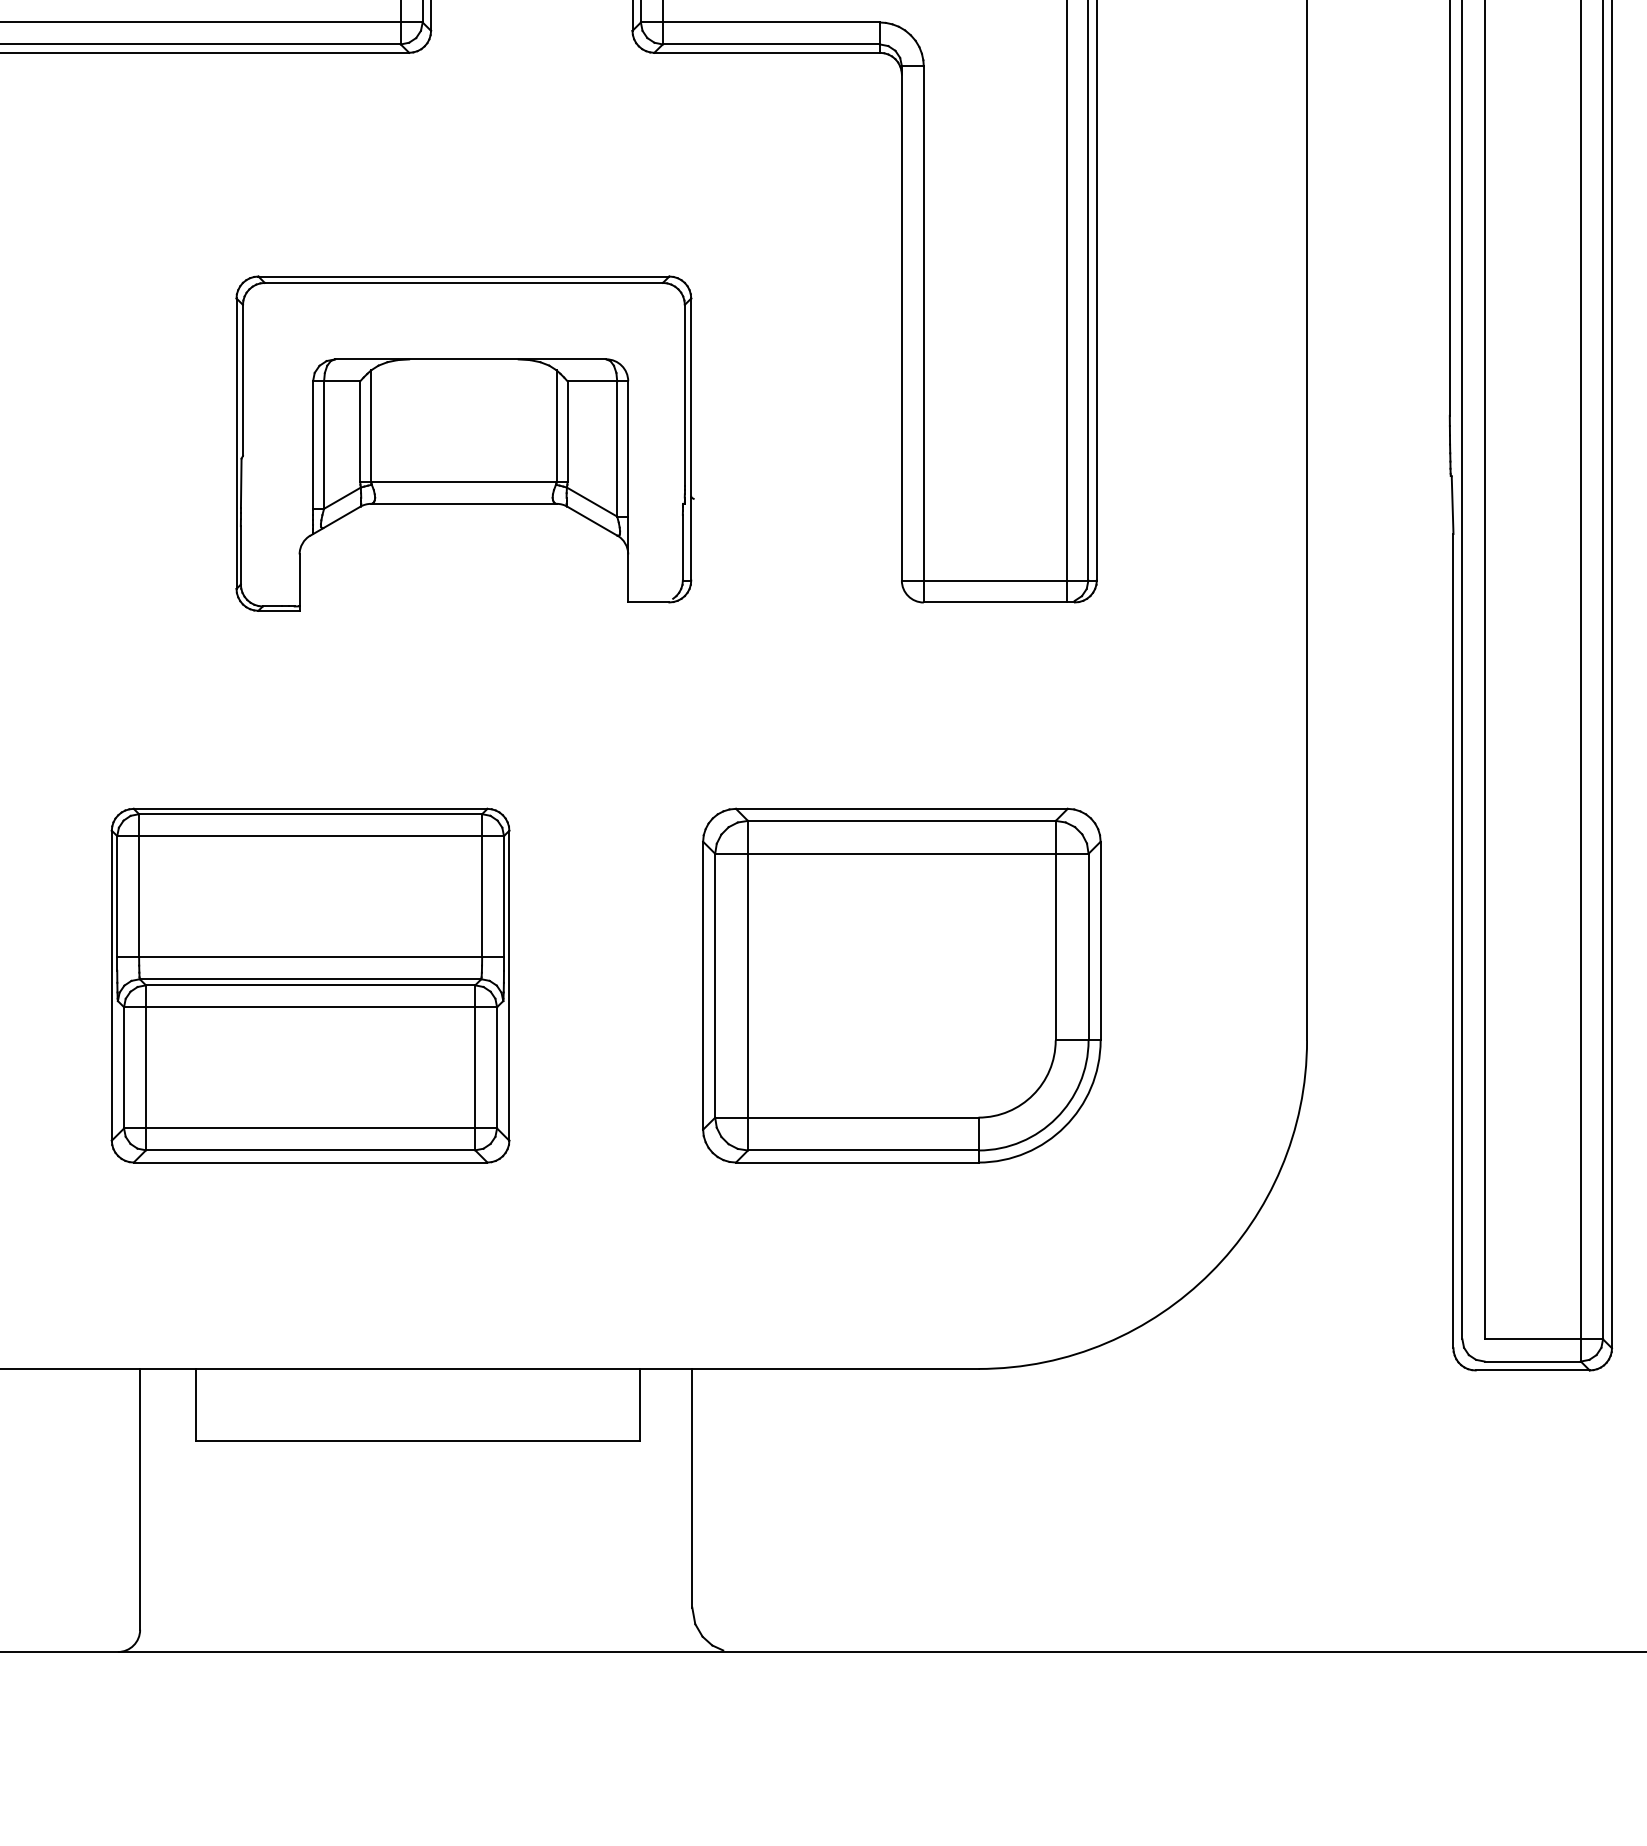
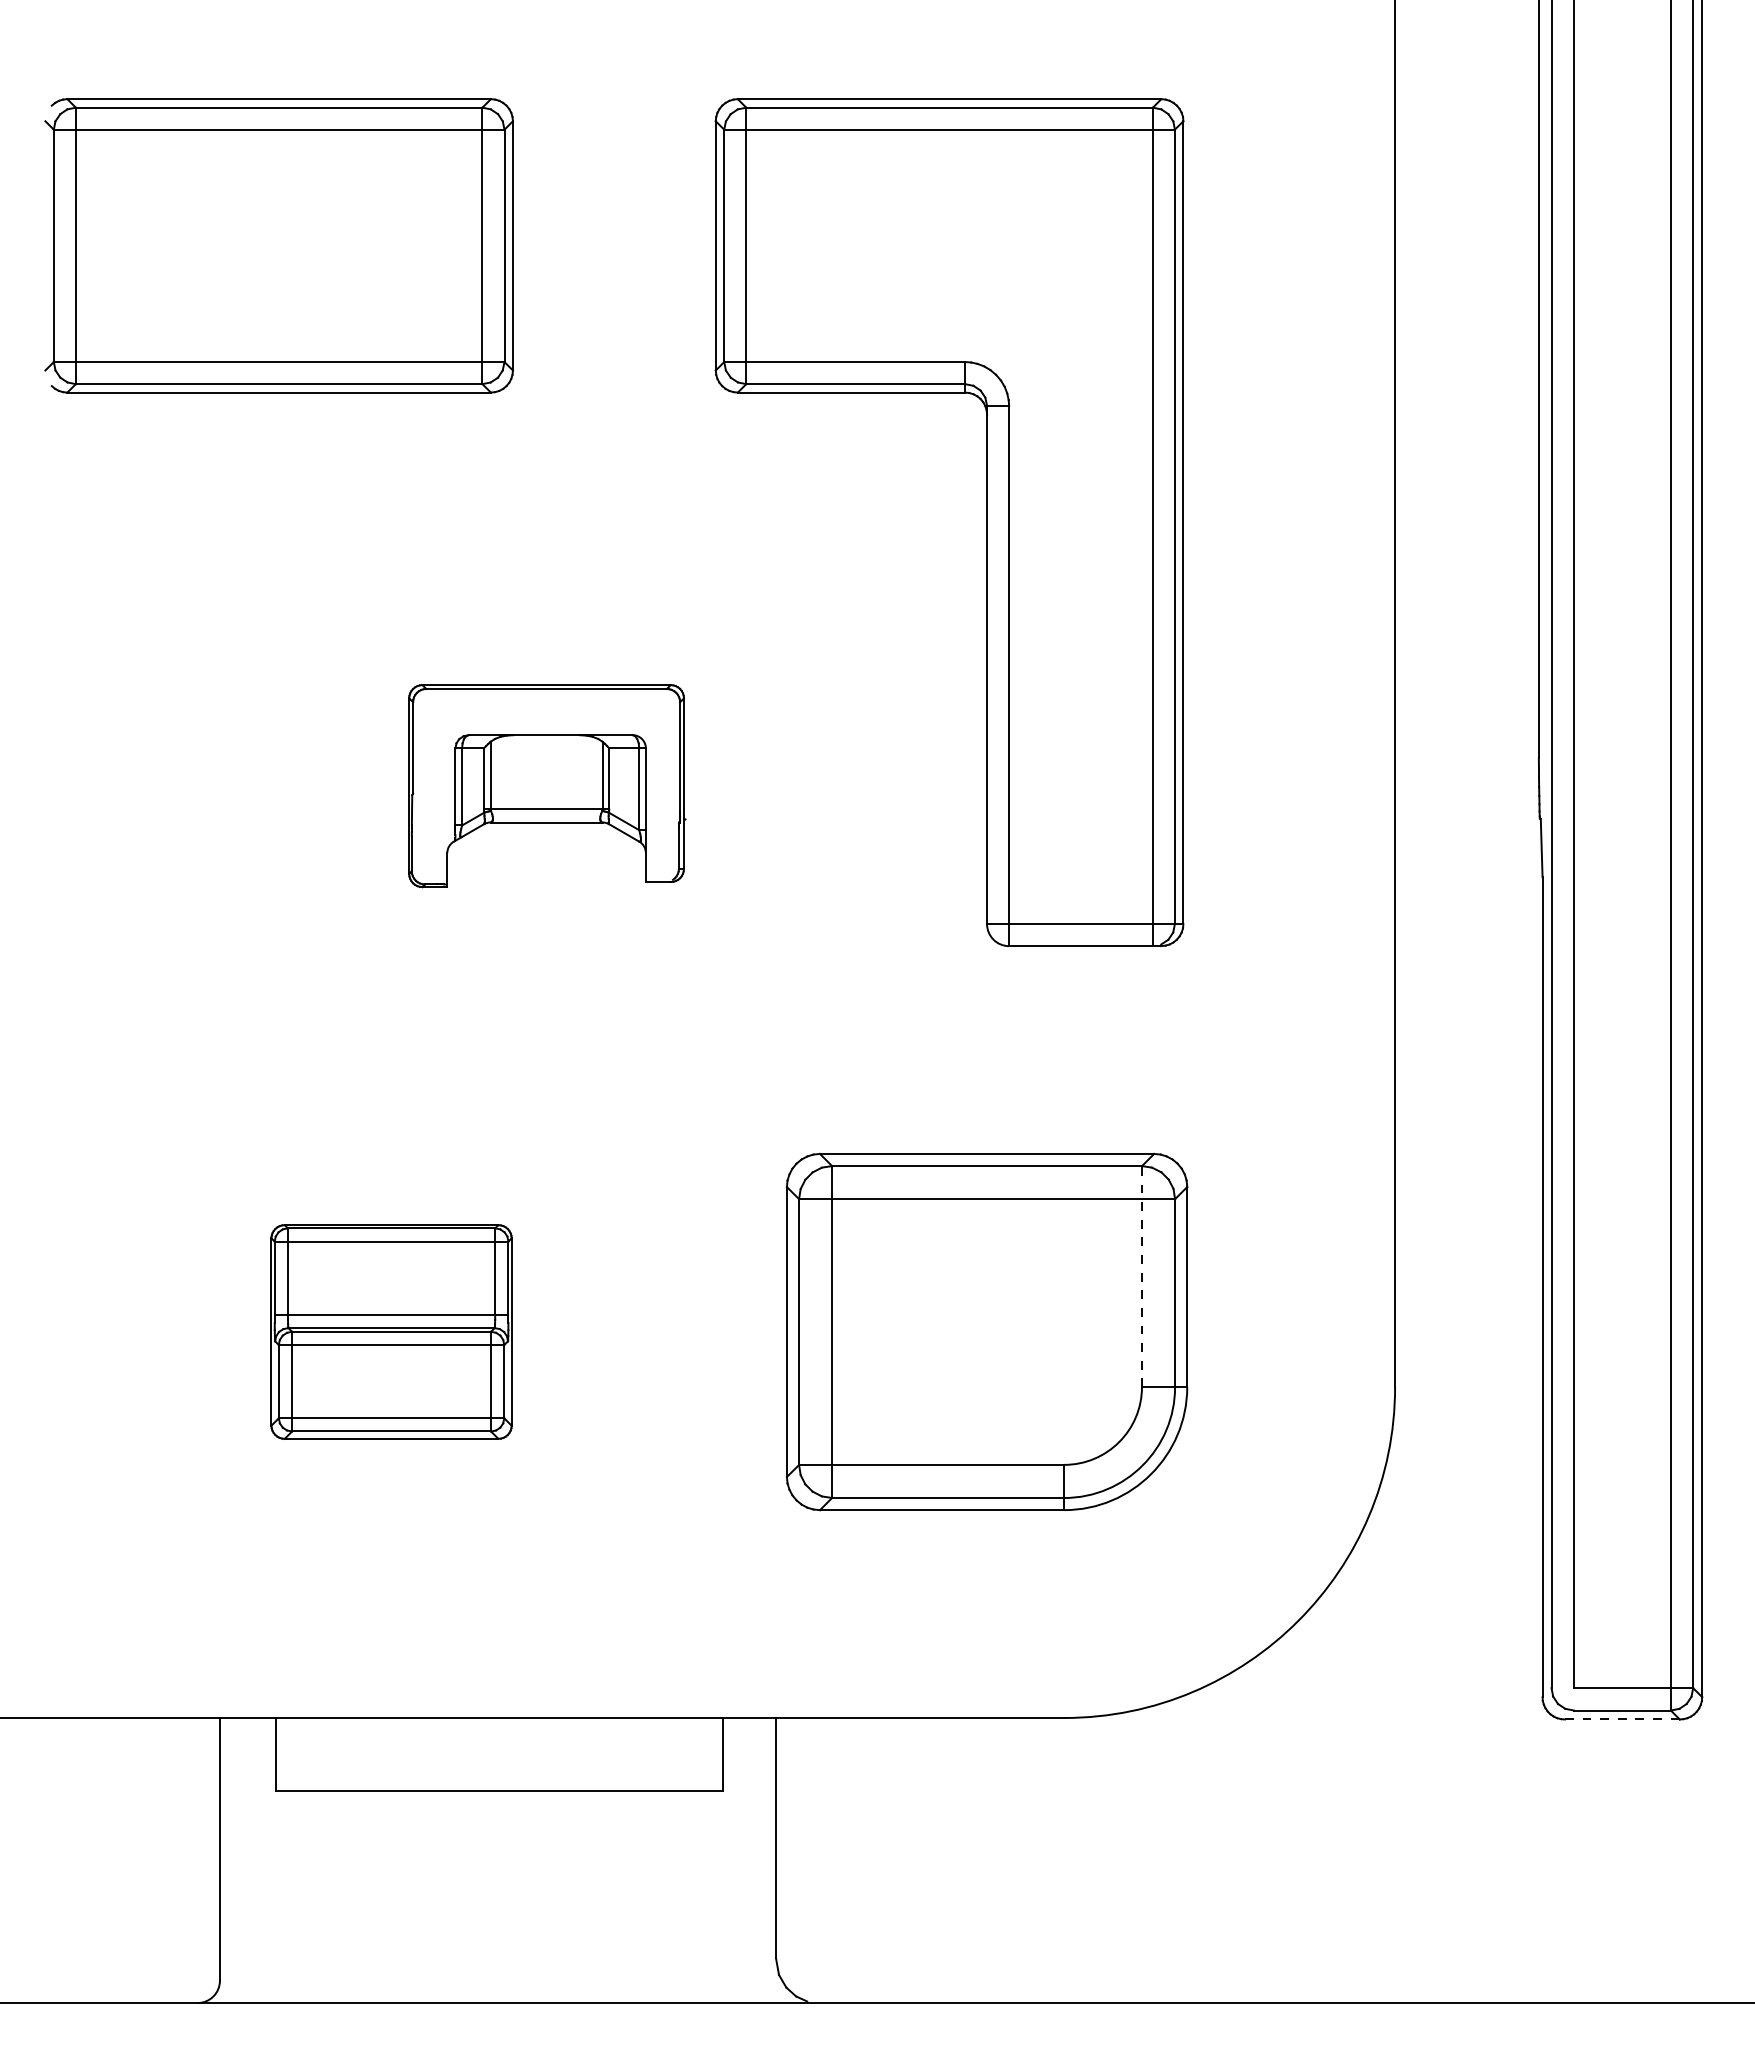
part: (465, 442) -> (547, 785), size x0.6
line: (1056, 930) -> (1142, 1276), solid -> dashed
part: (310, 985) -> (391, 1331), size x0.6
line: (1532, 1370) -> (1622, 1719), solid -> dashed

